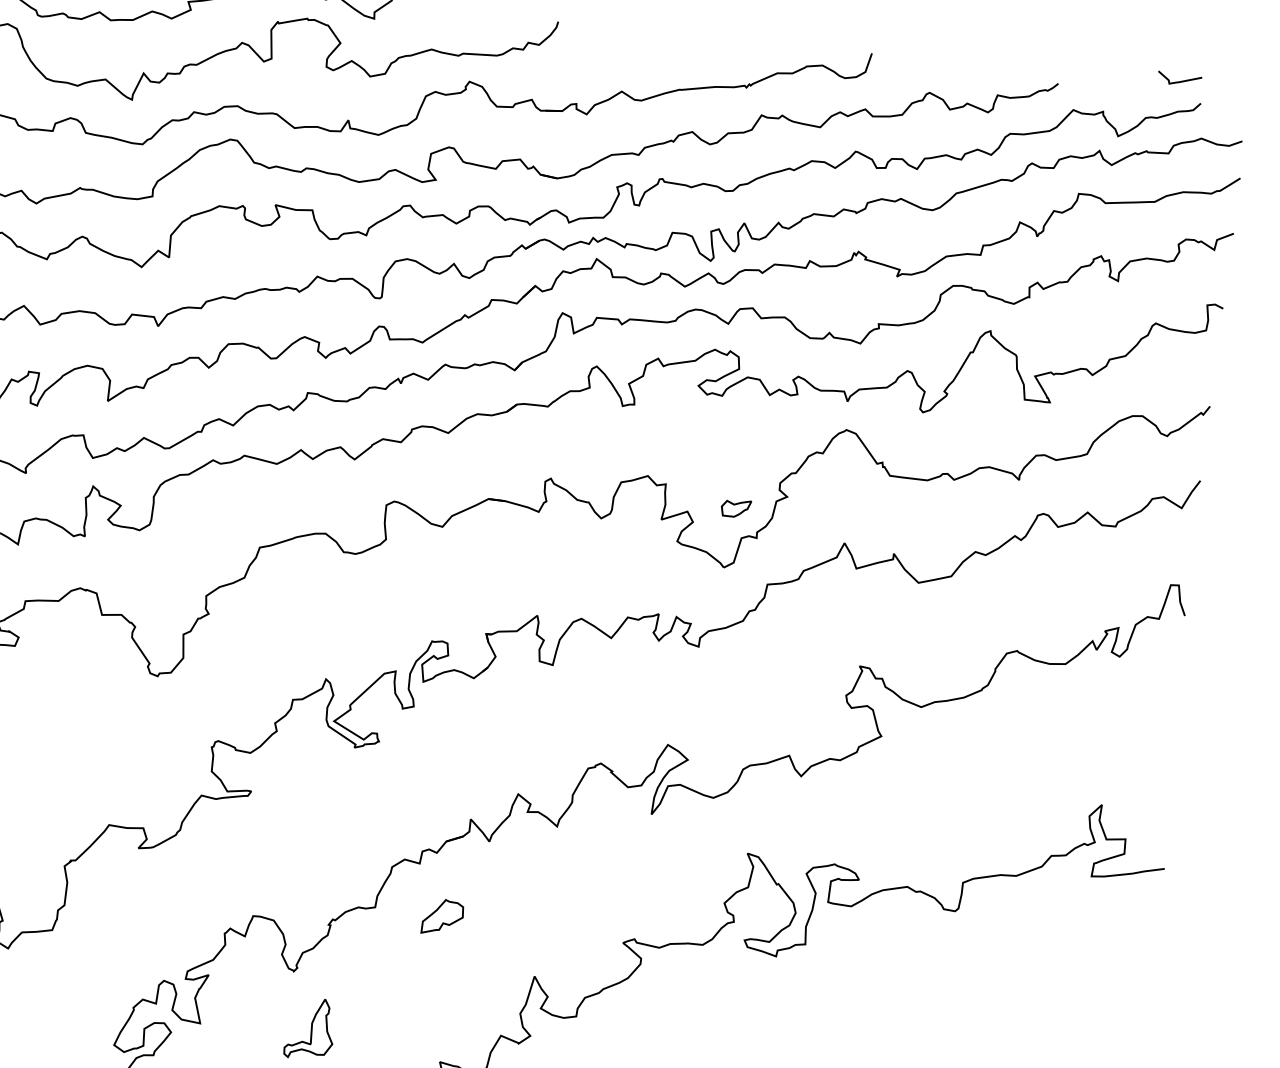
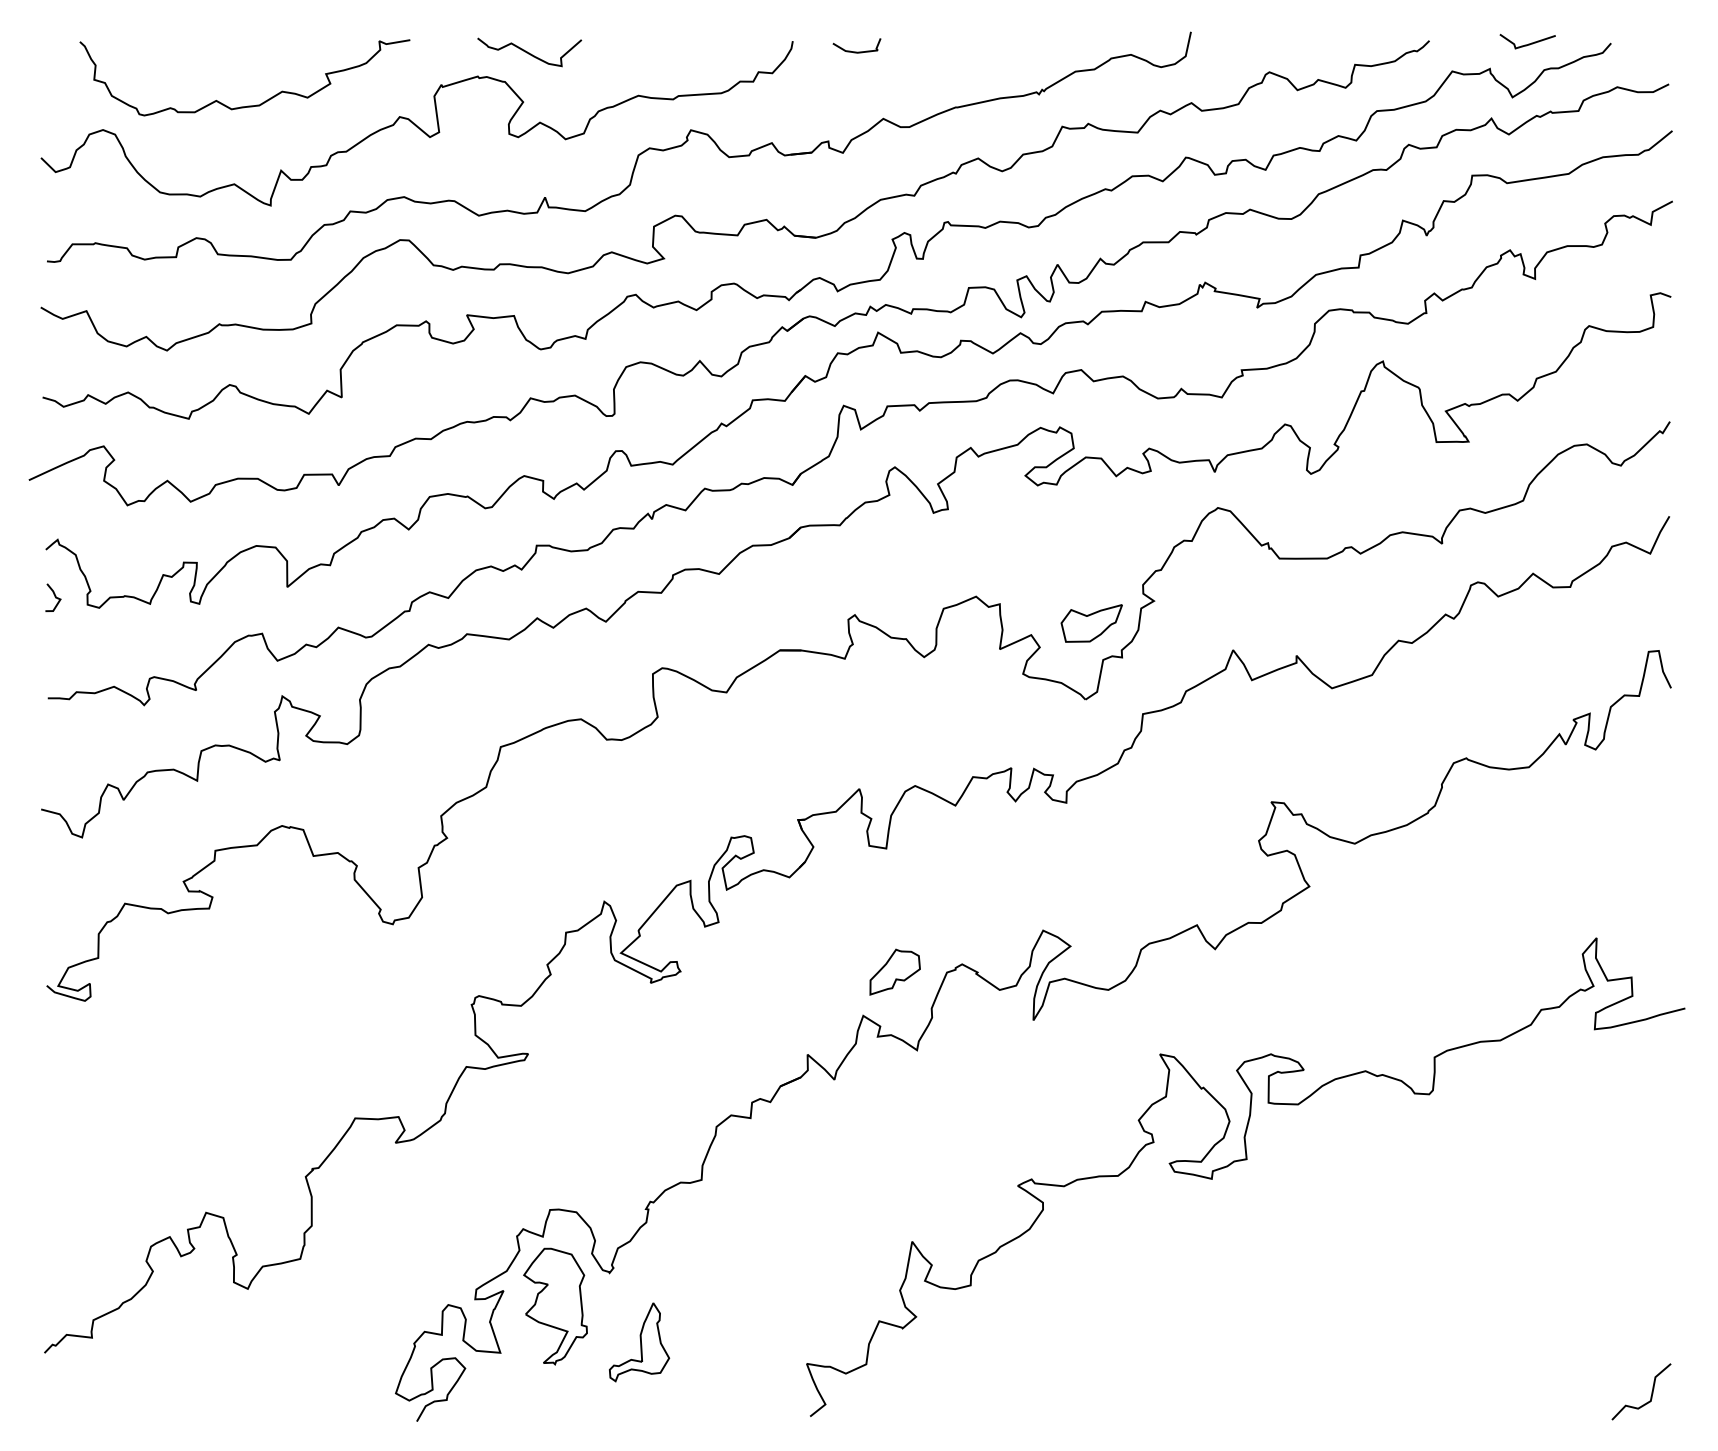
curve: (607, 36) -> (856, 51), added
curve: (1180, 81) -> (1528, 43), moved
part: (735, 508) -> (1091, 623), size x1.67
part: (442, 916) -> (894, 971), moved
part: (248, 992) -> (555, 1306), added

